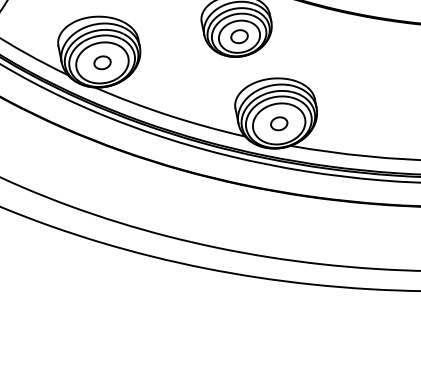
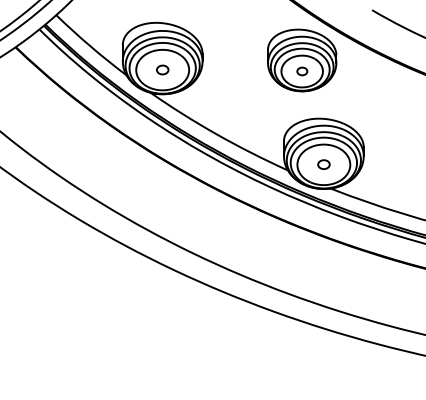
part: (239, 36) -> (302, 71), size x0.6
part: (102, 62) -> (162, 69), size x0.7
part: (278, 123) -> (323, 164), size x0.7

